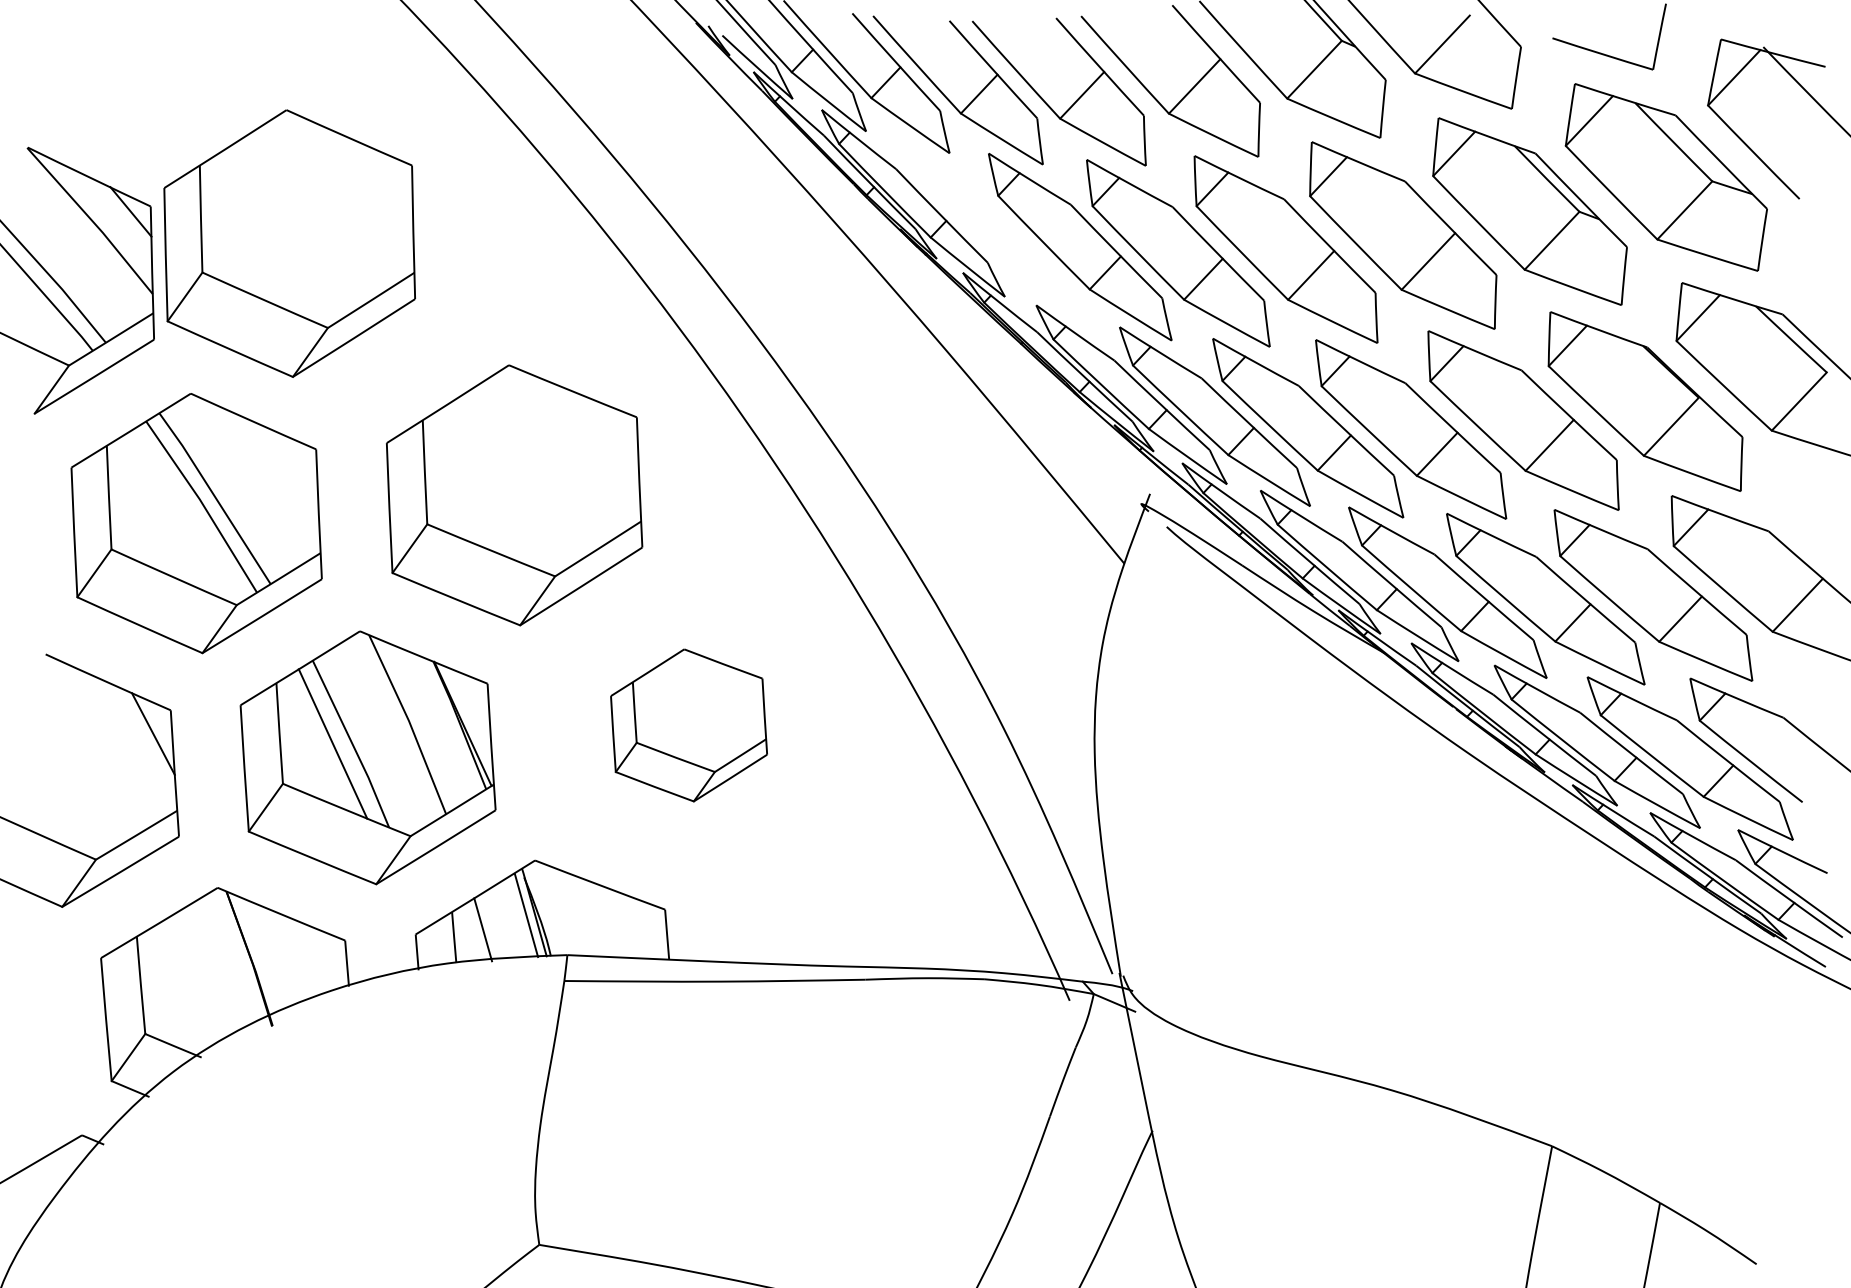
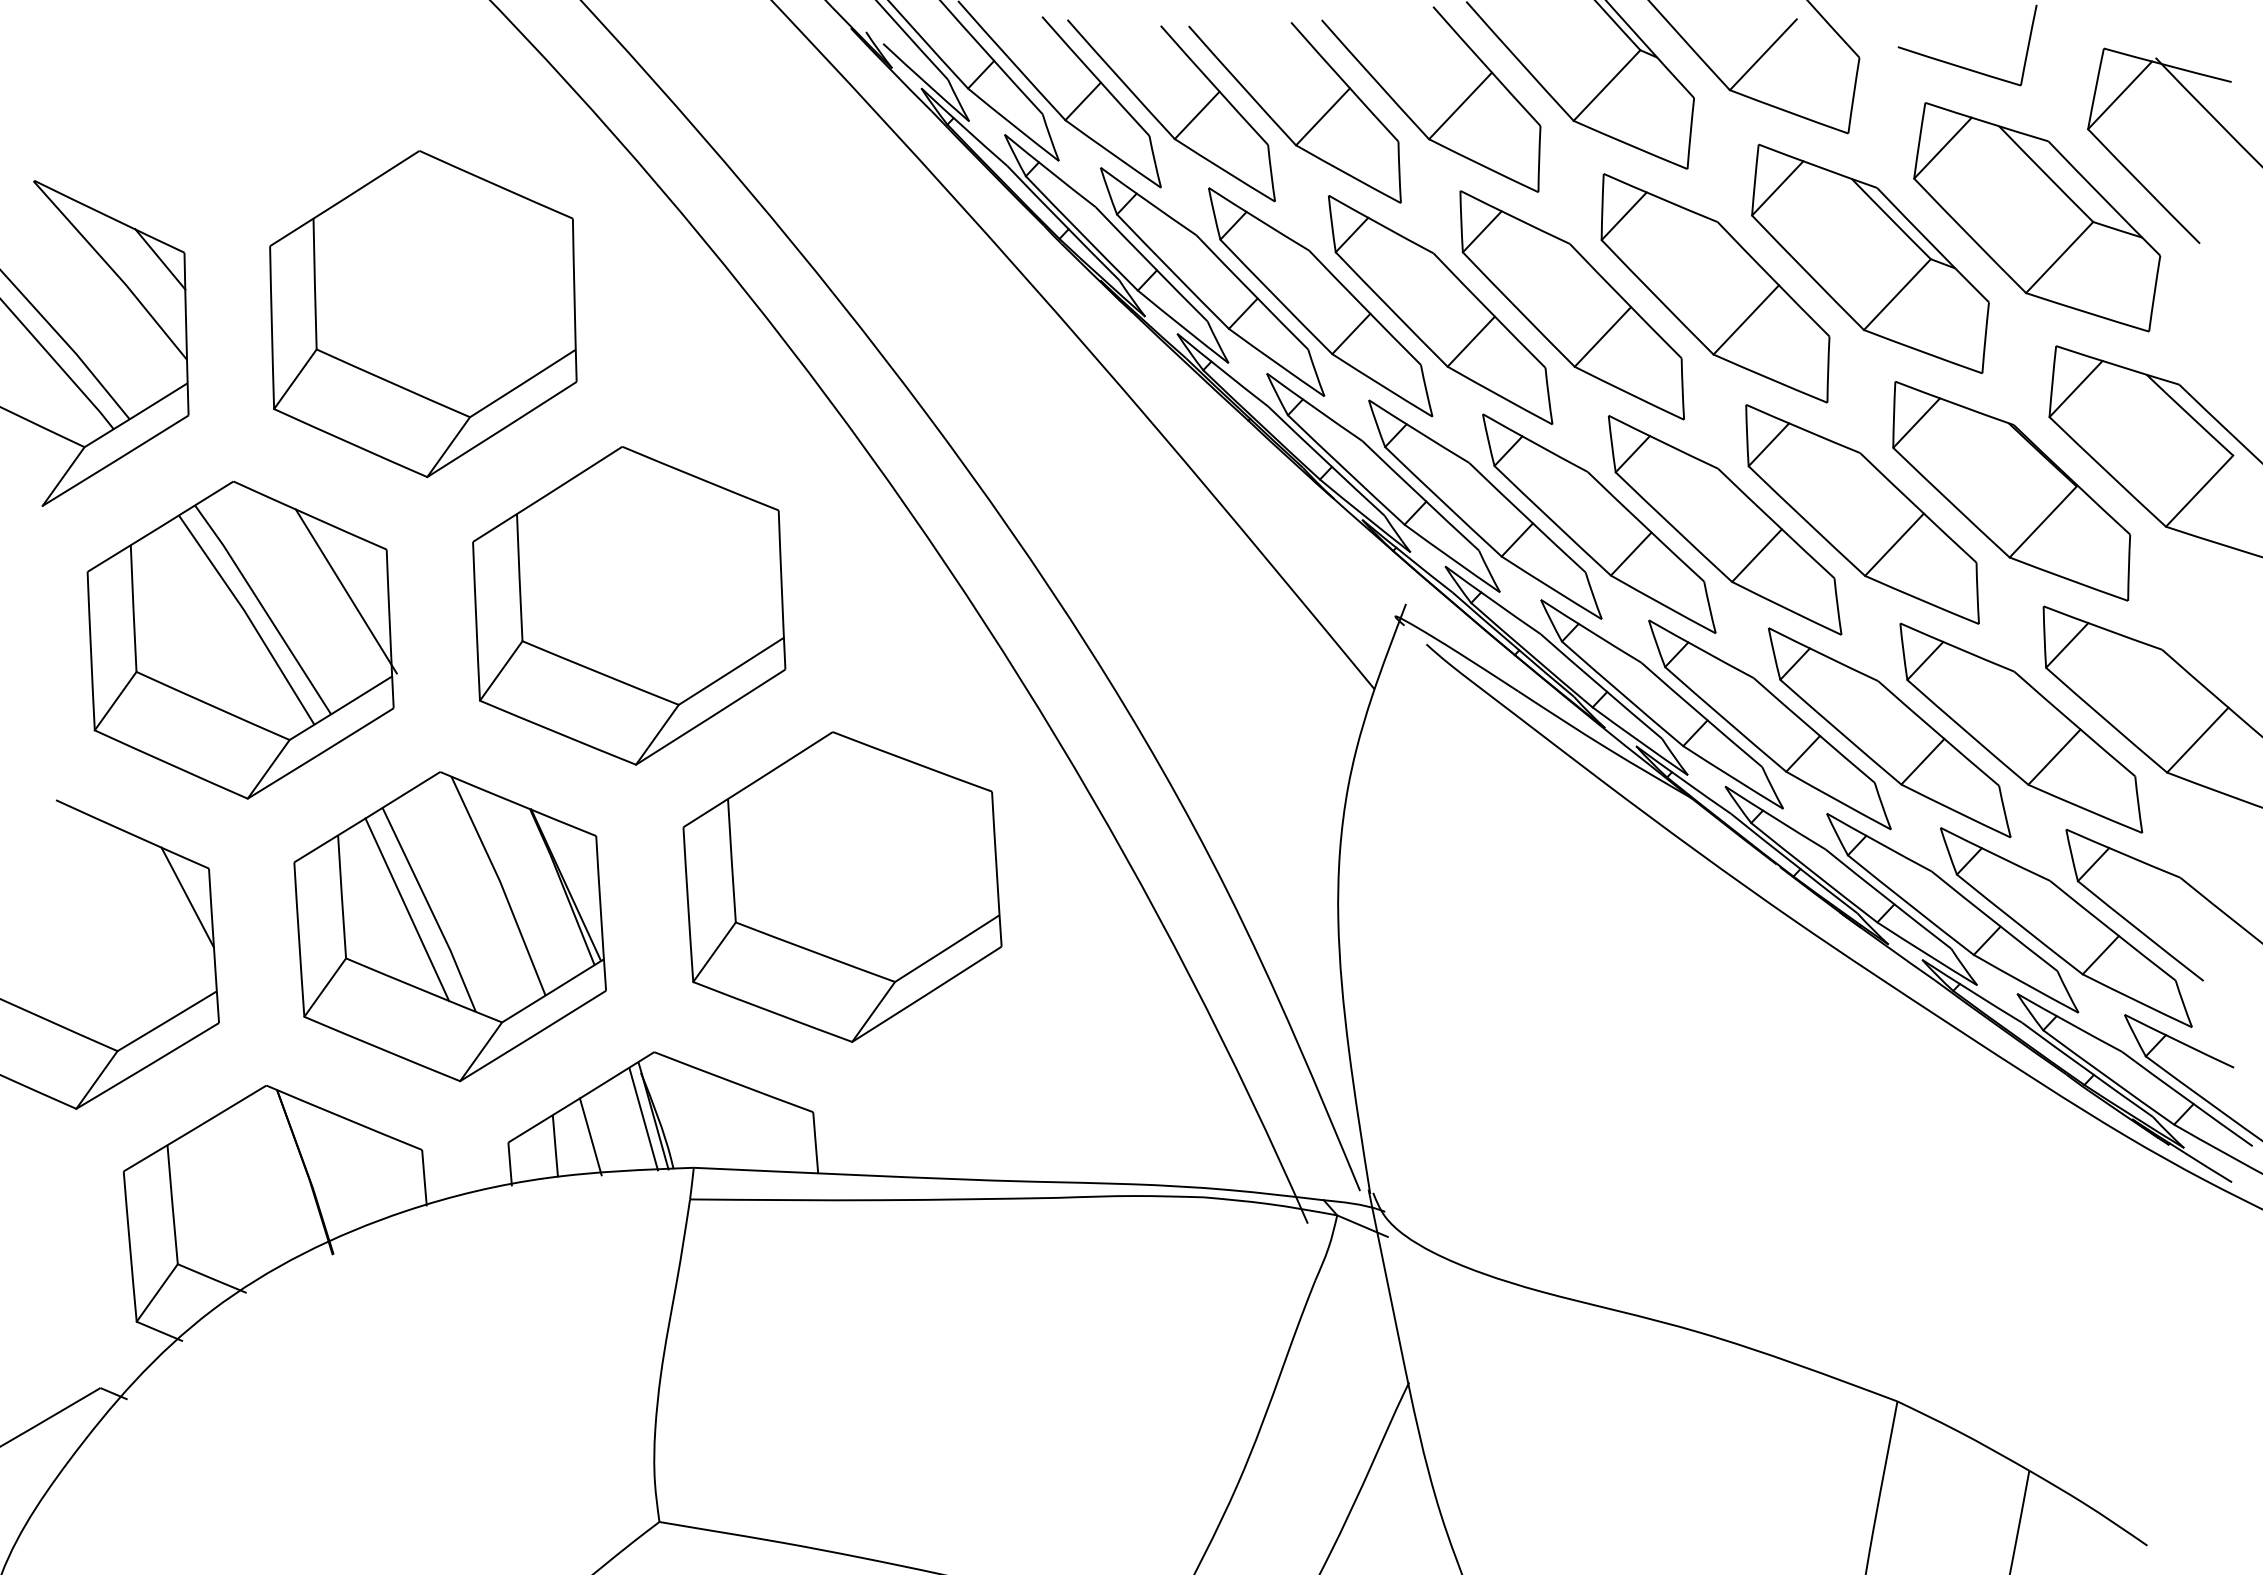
part: (991, 230) -> (1212, 281), added
part: (289, 243) -> (423, 314), moved
line: (282, 483) -> (345, 591), added
part: (689, 724) -> (842, 886), size x1.67

